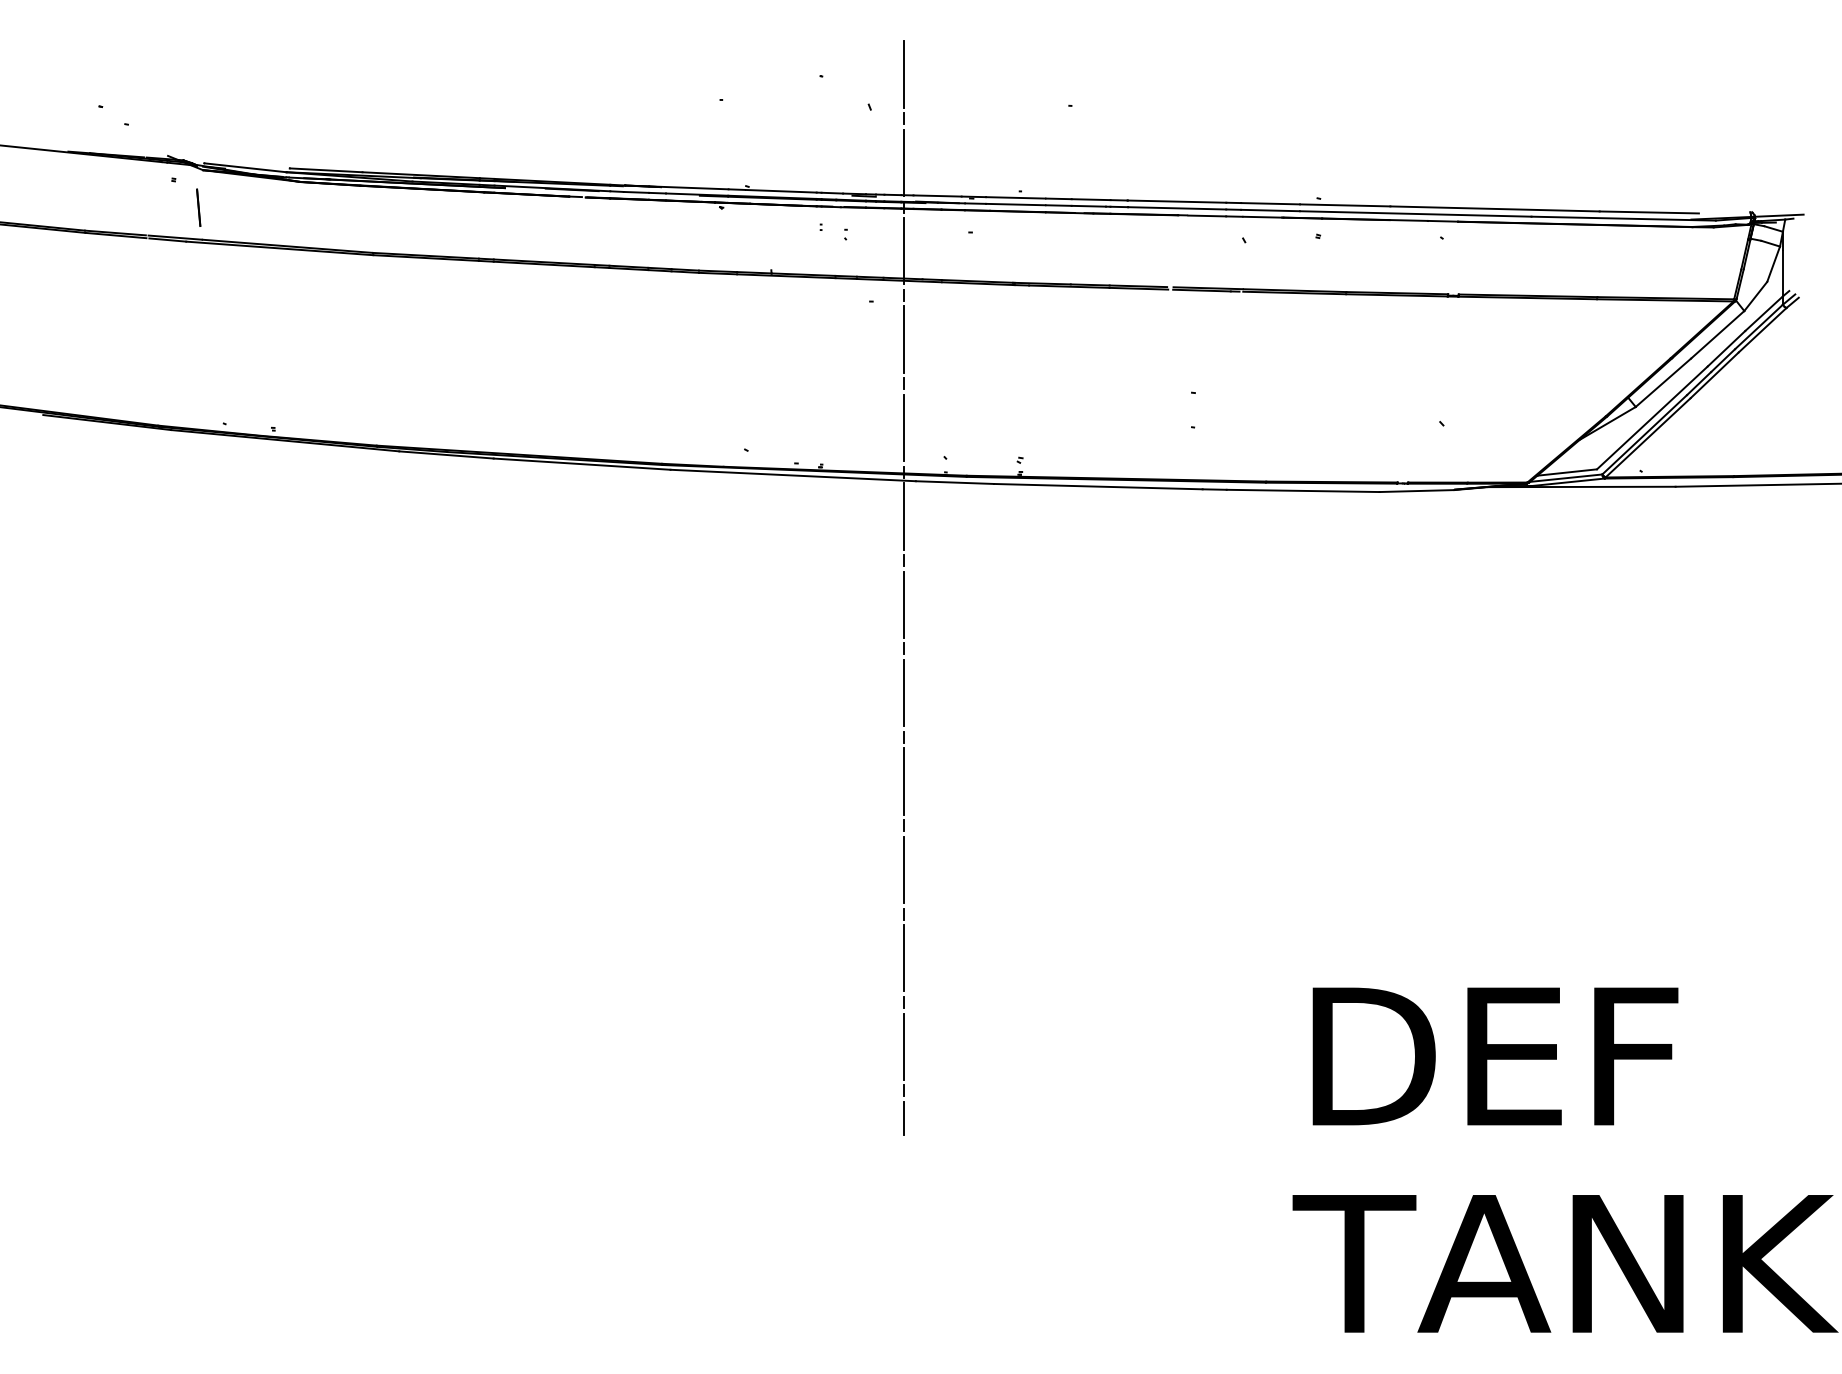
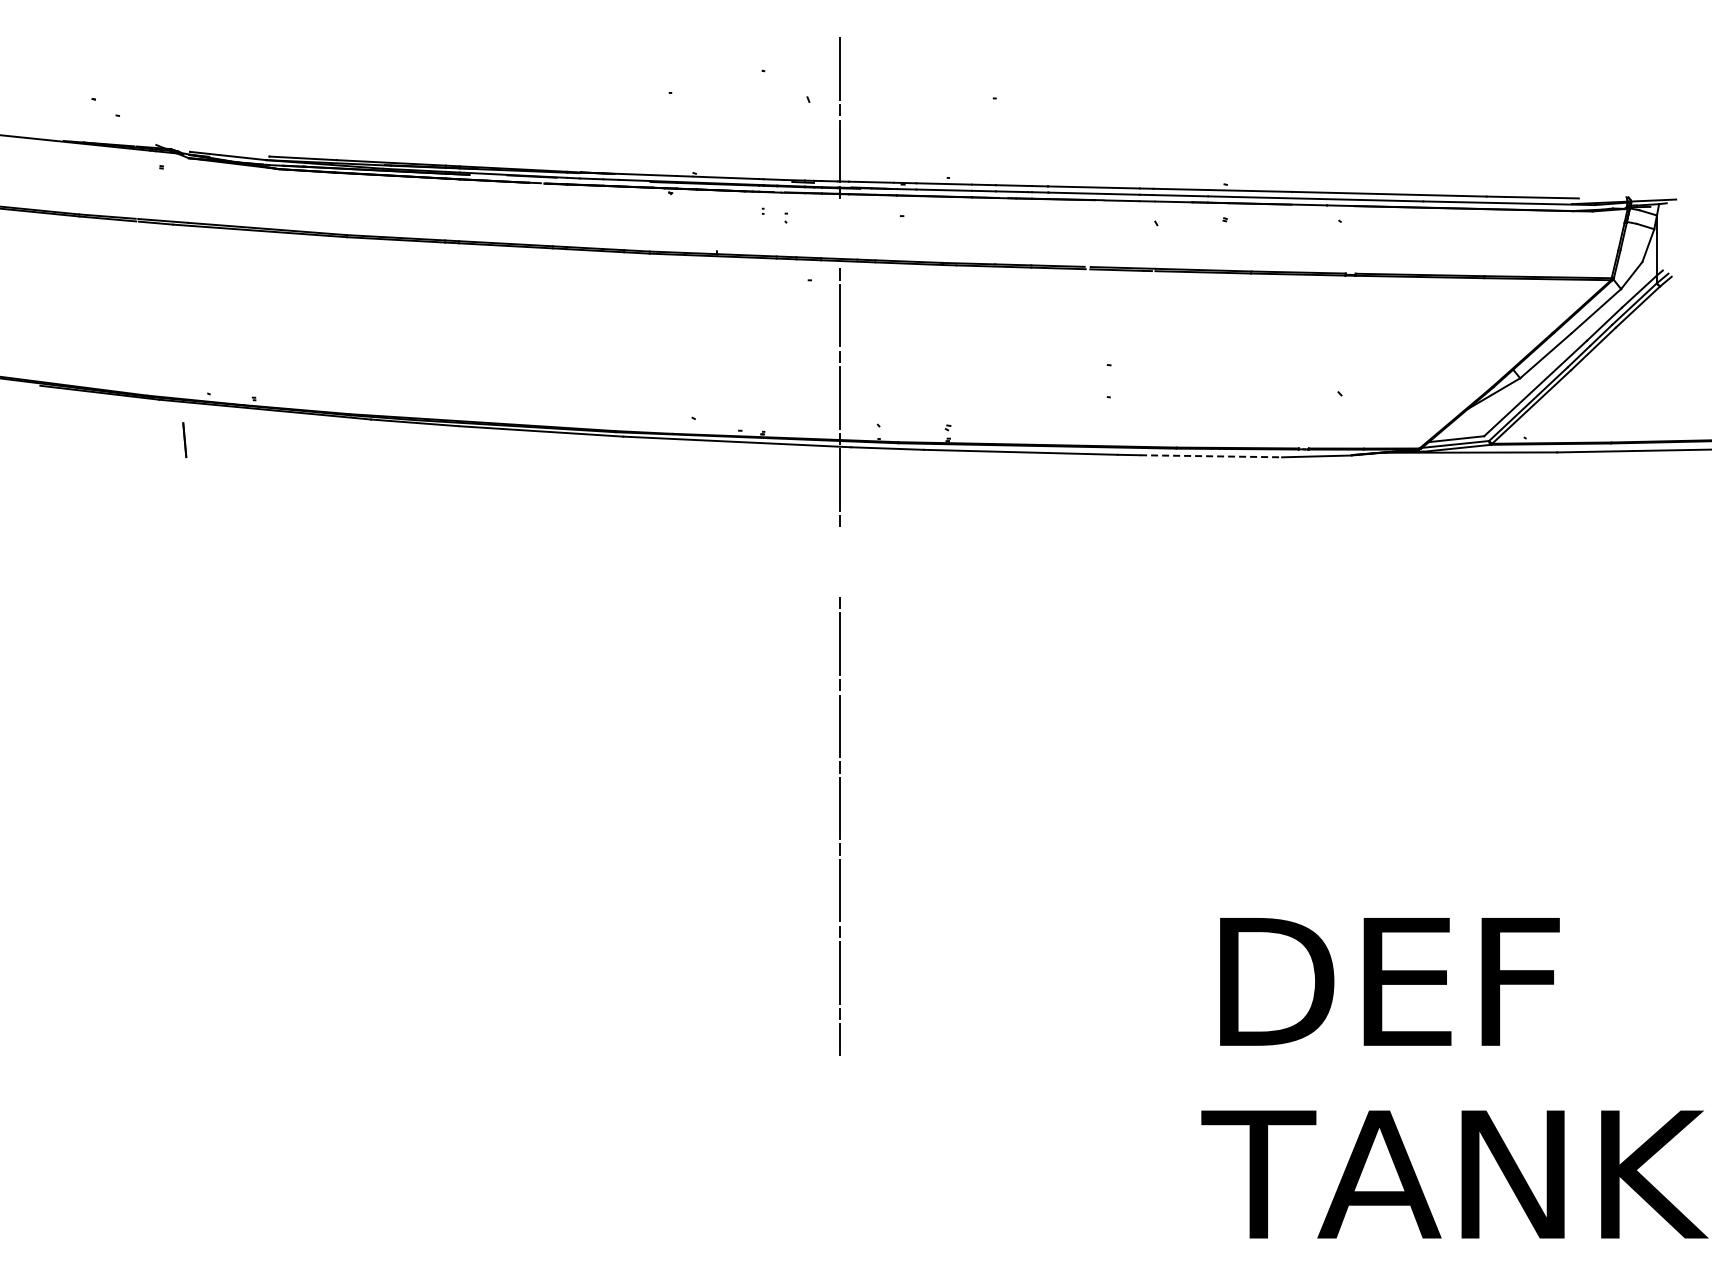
line: (198, 208) -> (184, 440), moved
line: (903, 251) -> (839, 233), removed
line: (1303, 491) -> (1211, 456), solid -> dashed
line: (903, 604) -> (839, 561), removed

